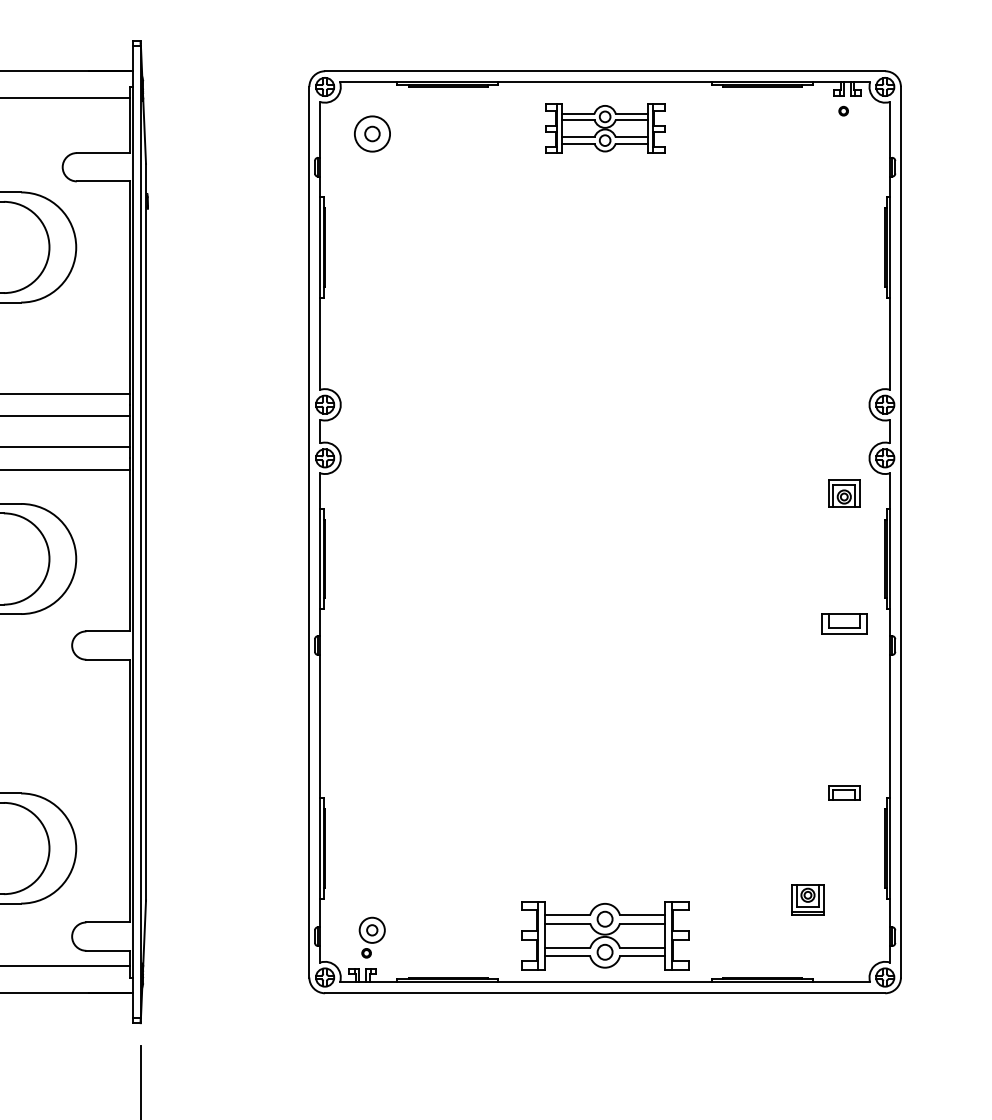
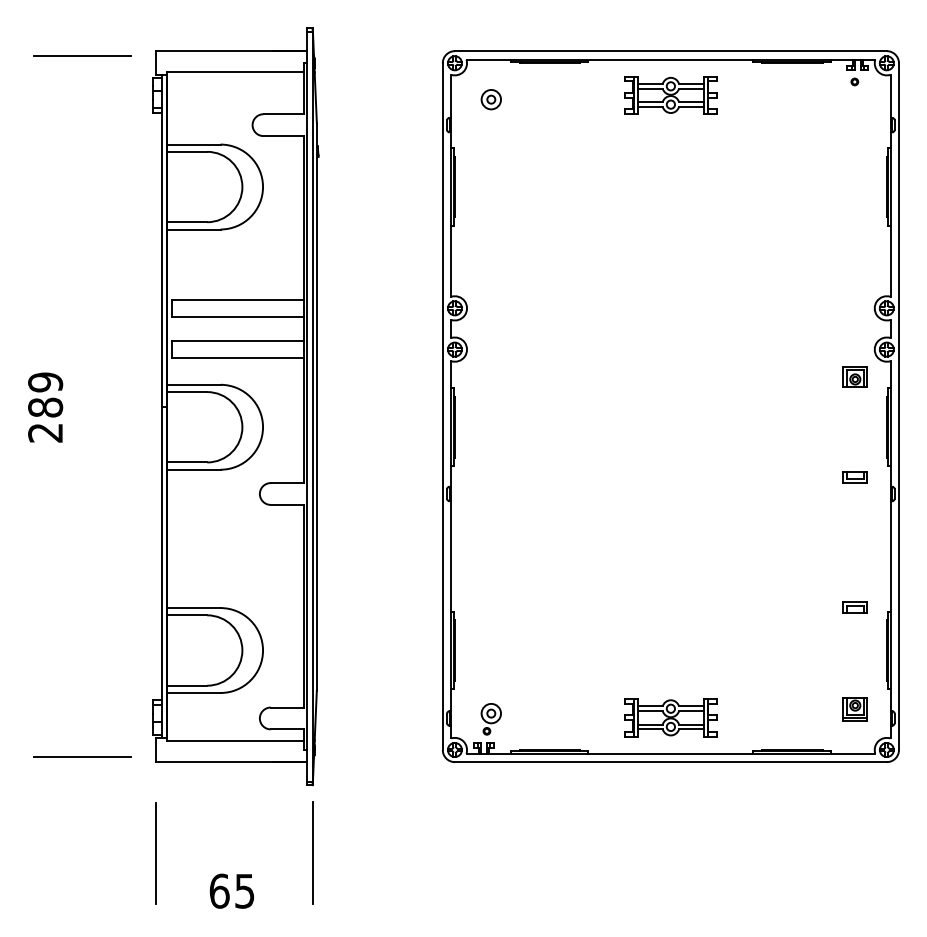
part: (371, 133) -> (490, 99), size x0.71
part: (843, 624) -> (854, 477), size x0.71
part: (806, 900) -> (854, 709), moved
part: (604, 935) -> (670, 717), size x0.71

